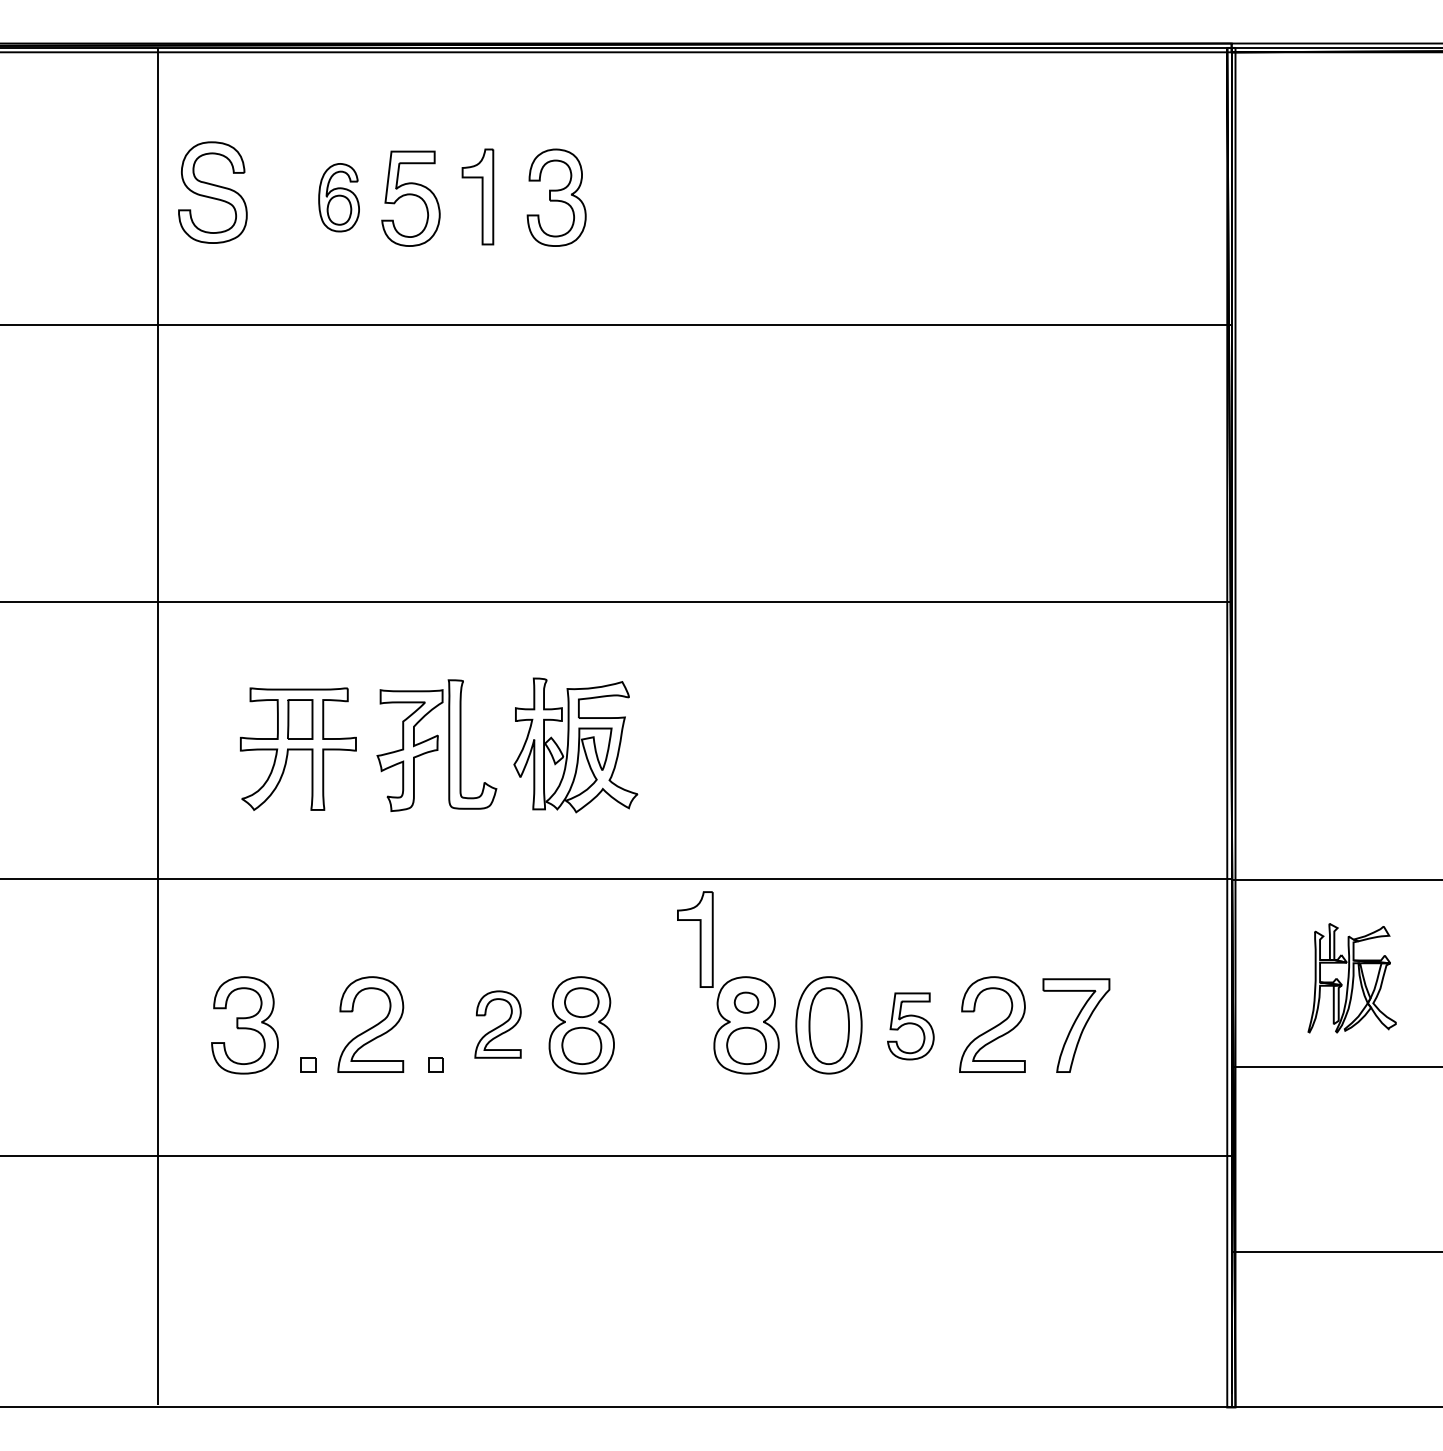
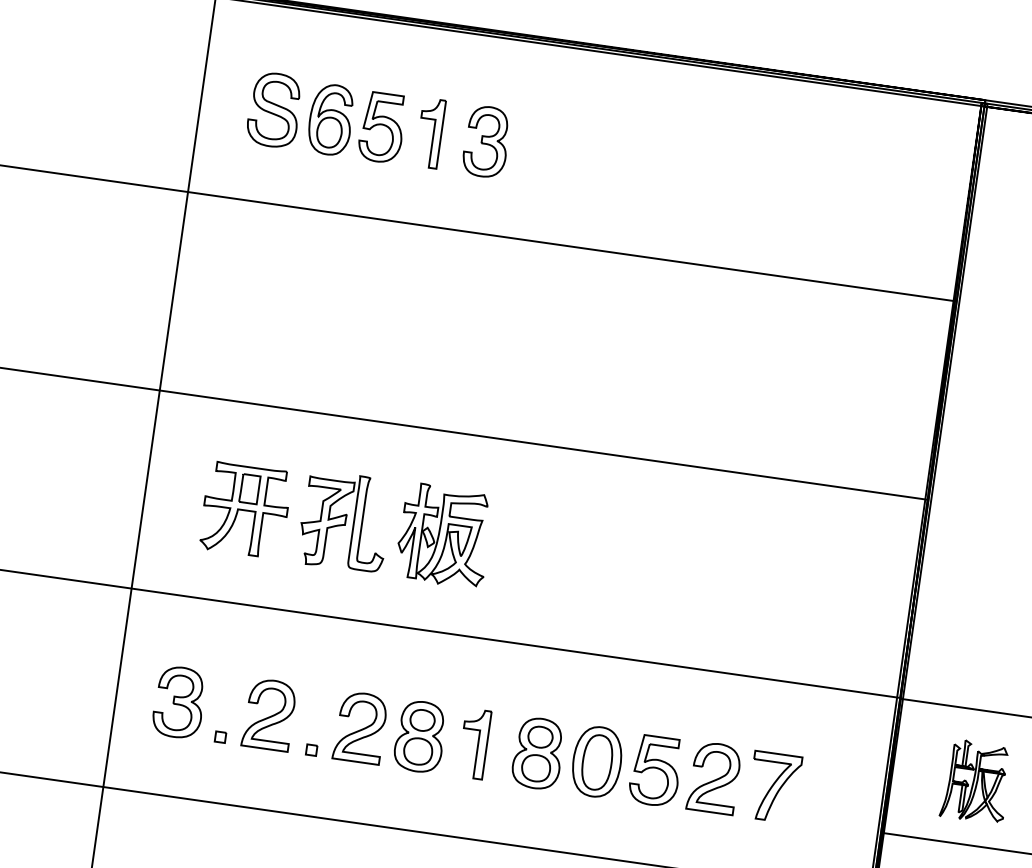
part: (212, 192) -> (274, 109), moved
part: (338, 197) -> (330, 119), size x1.43
part: (695, 939) -> (474, 743), moved
part: (746, 1002) -> (540, 737), size x1.43
part: (497, 1024) -> (360, 727), size x1.43
part: (910, 1026) -> (655, 771), size x1.43

